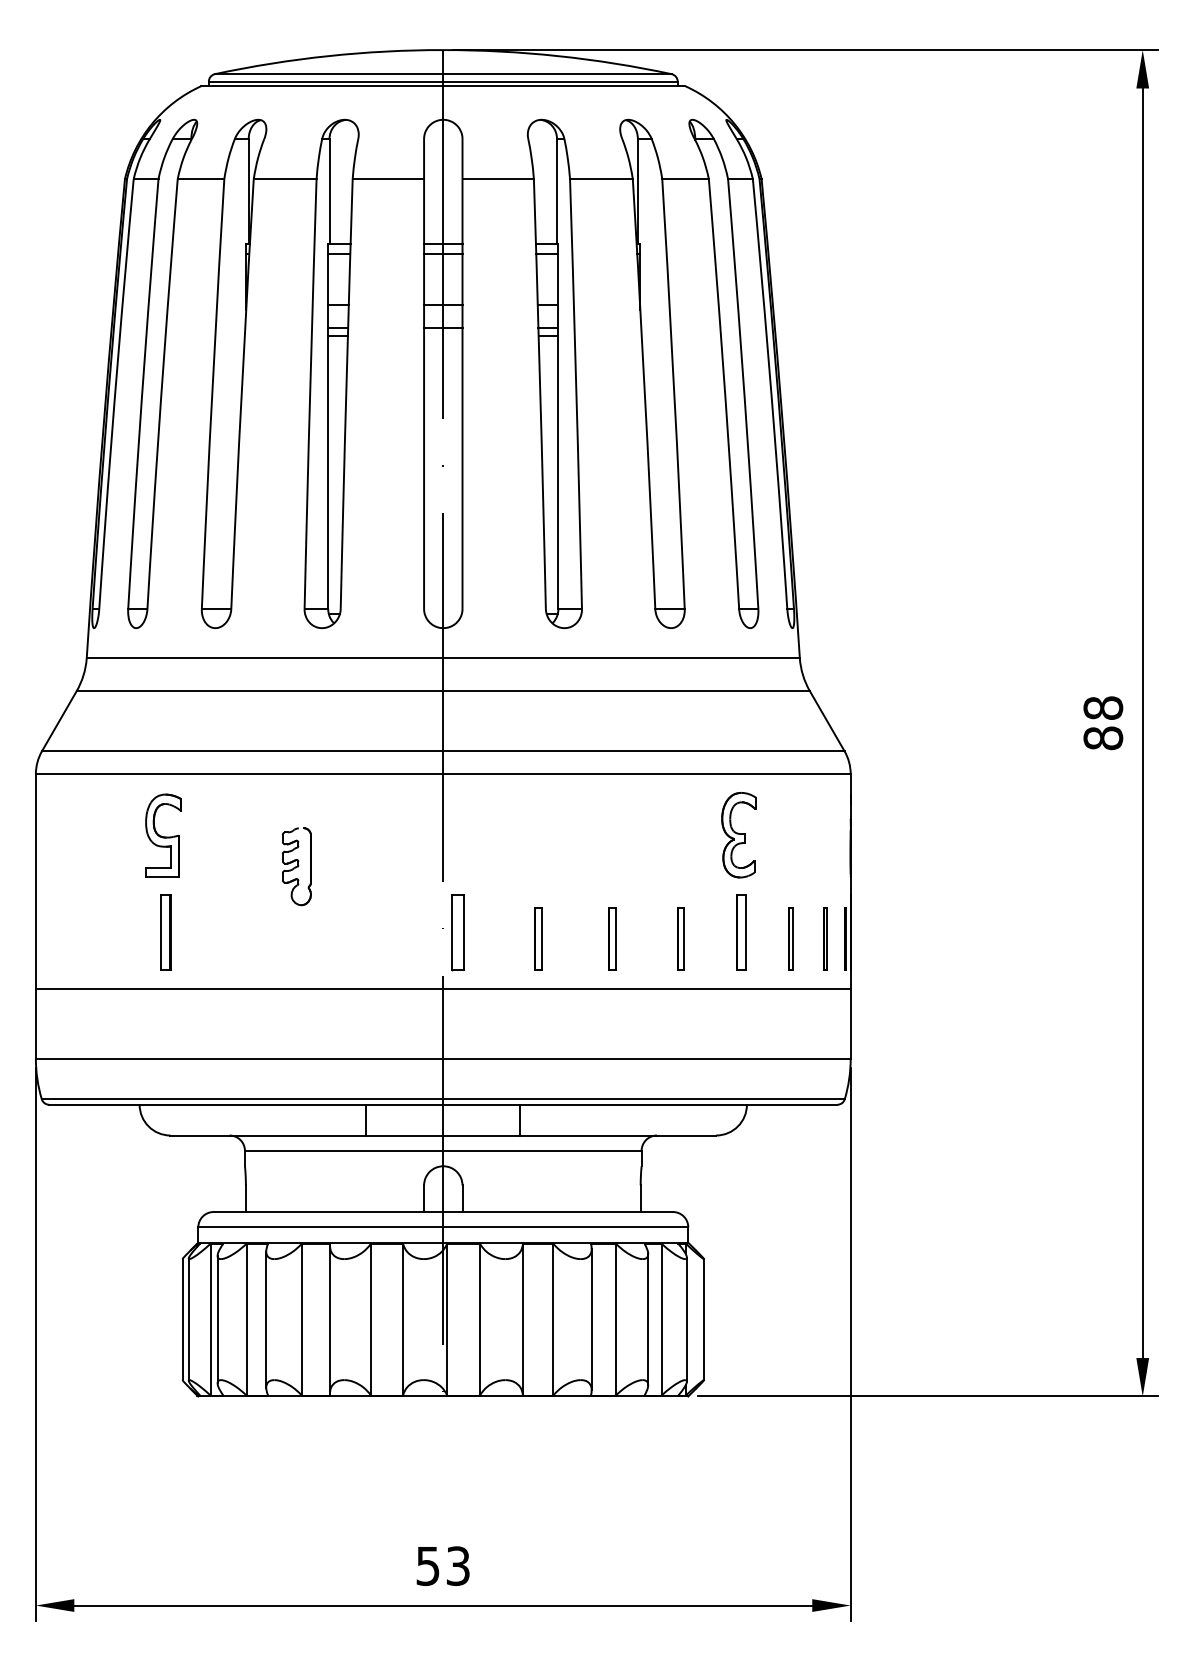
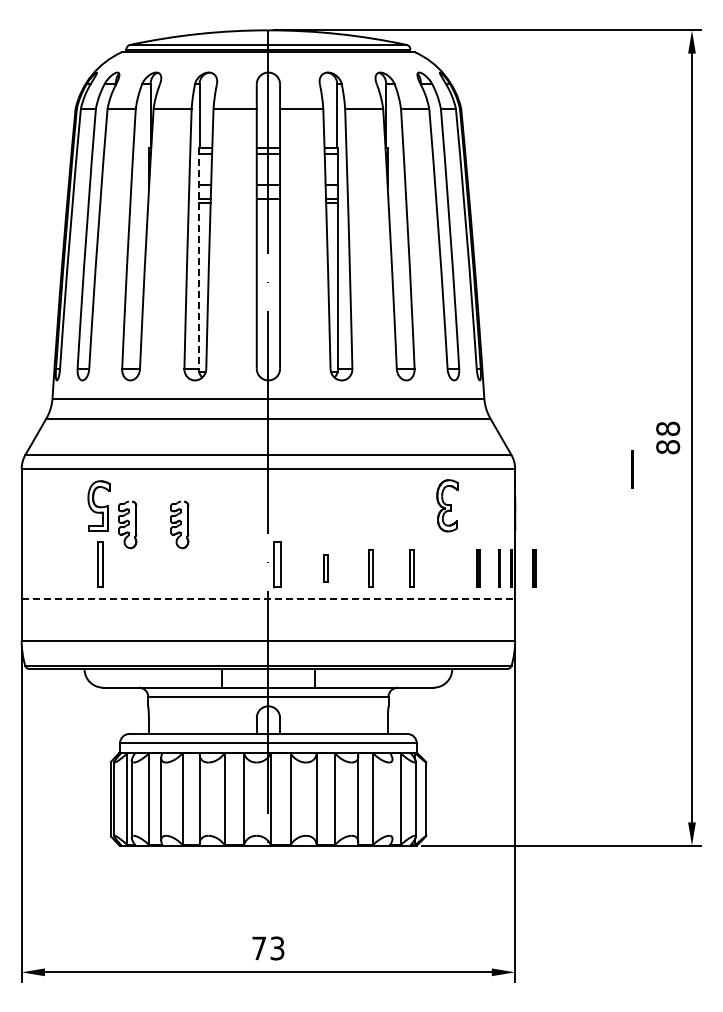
line: (327, 426) -> (198, 258), solid -> dashed
line: (1044, 775) -> (632, 469), added
part: (210, 866) -> (127, 524), added
part: (740, 932) -> (448, 564), removed
part: (537, 938) -> (325, 568), size x0.7
line: (882, 938) -> (534, 568), added
line: (443, 989) -> (268, 599), solid -> dashed
line: (648, 1318) -> (392, 798), removed
text: (426, 1566) -> (258, 948), 53 -> 73

